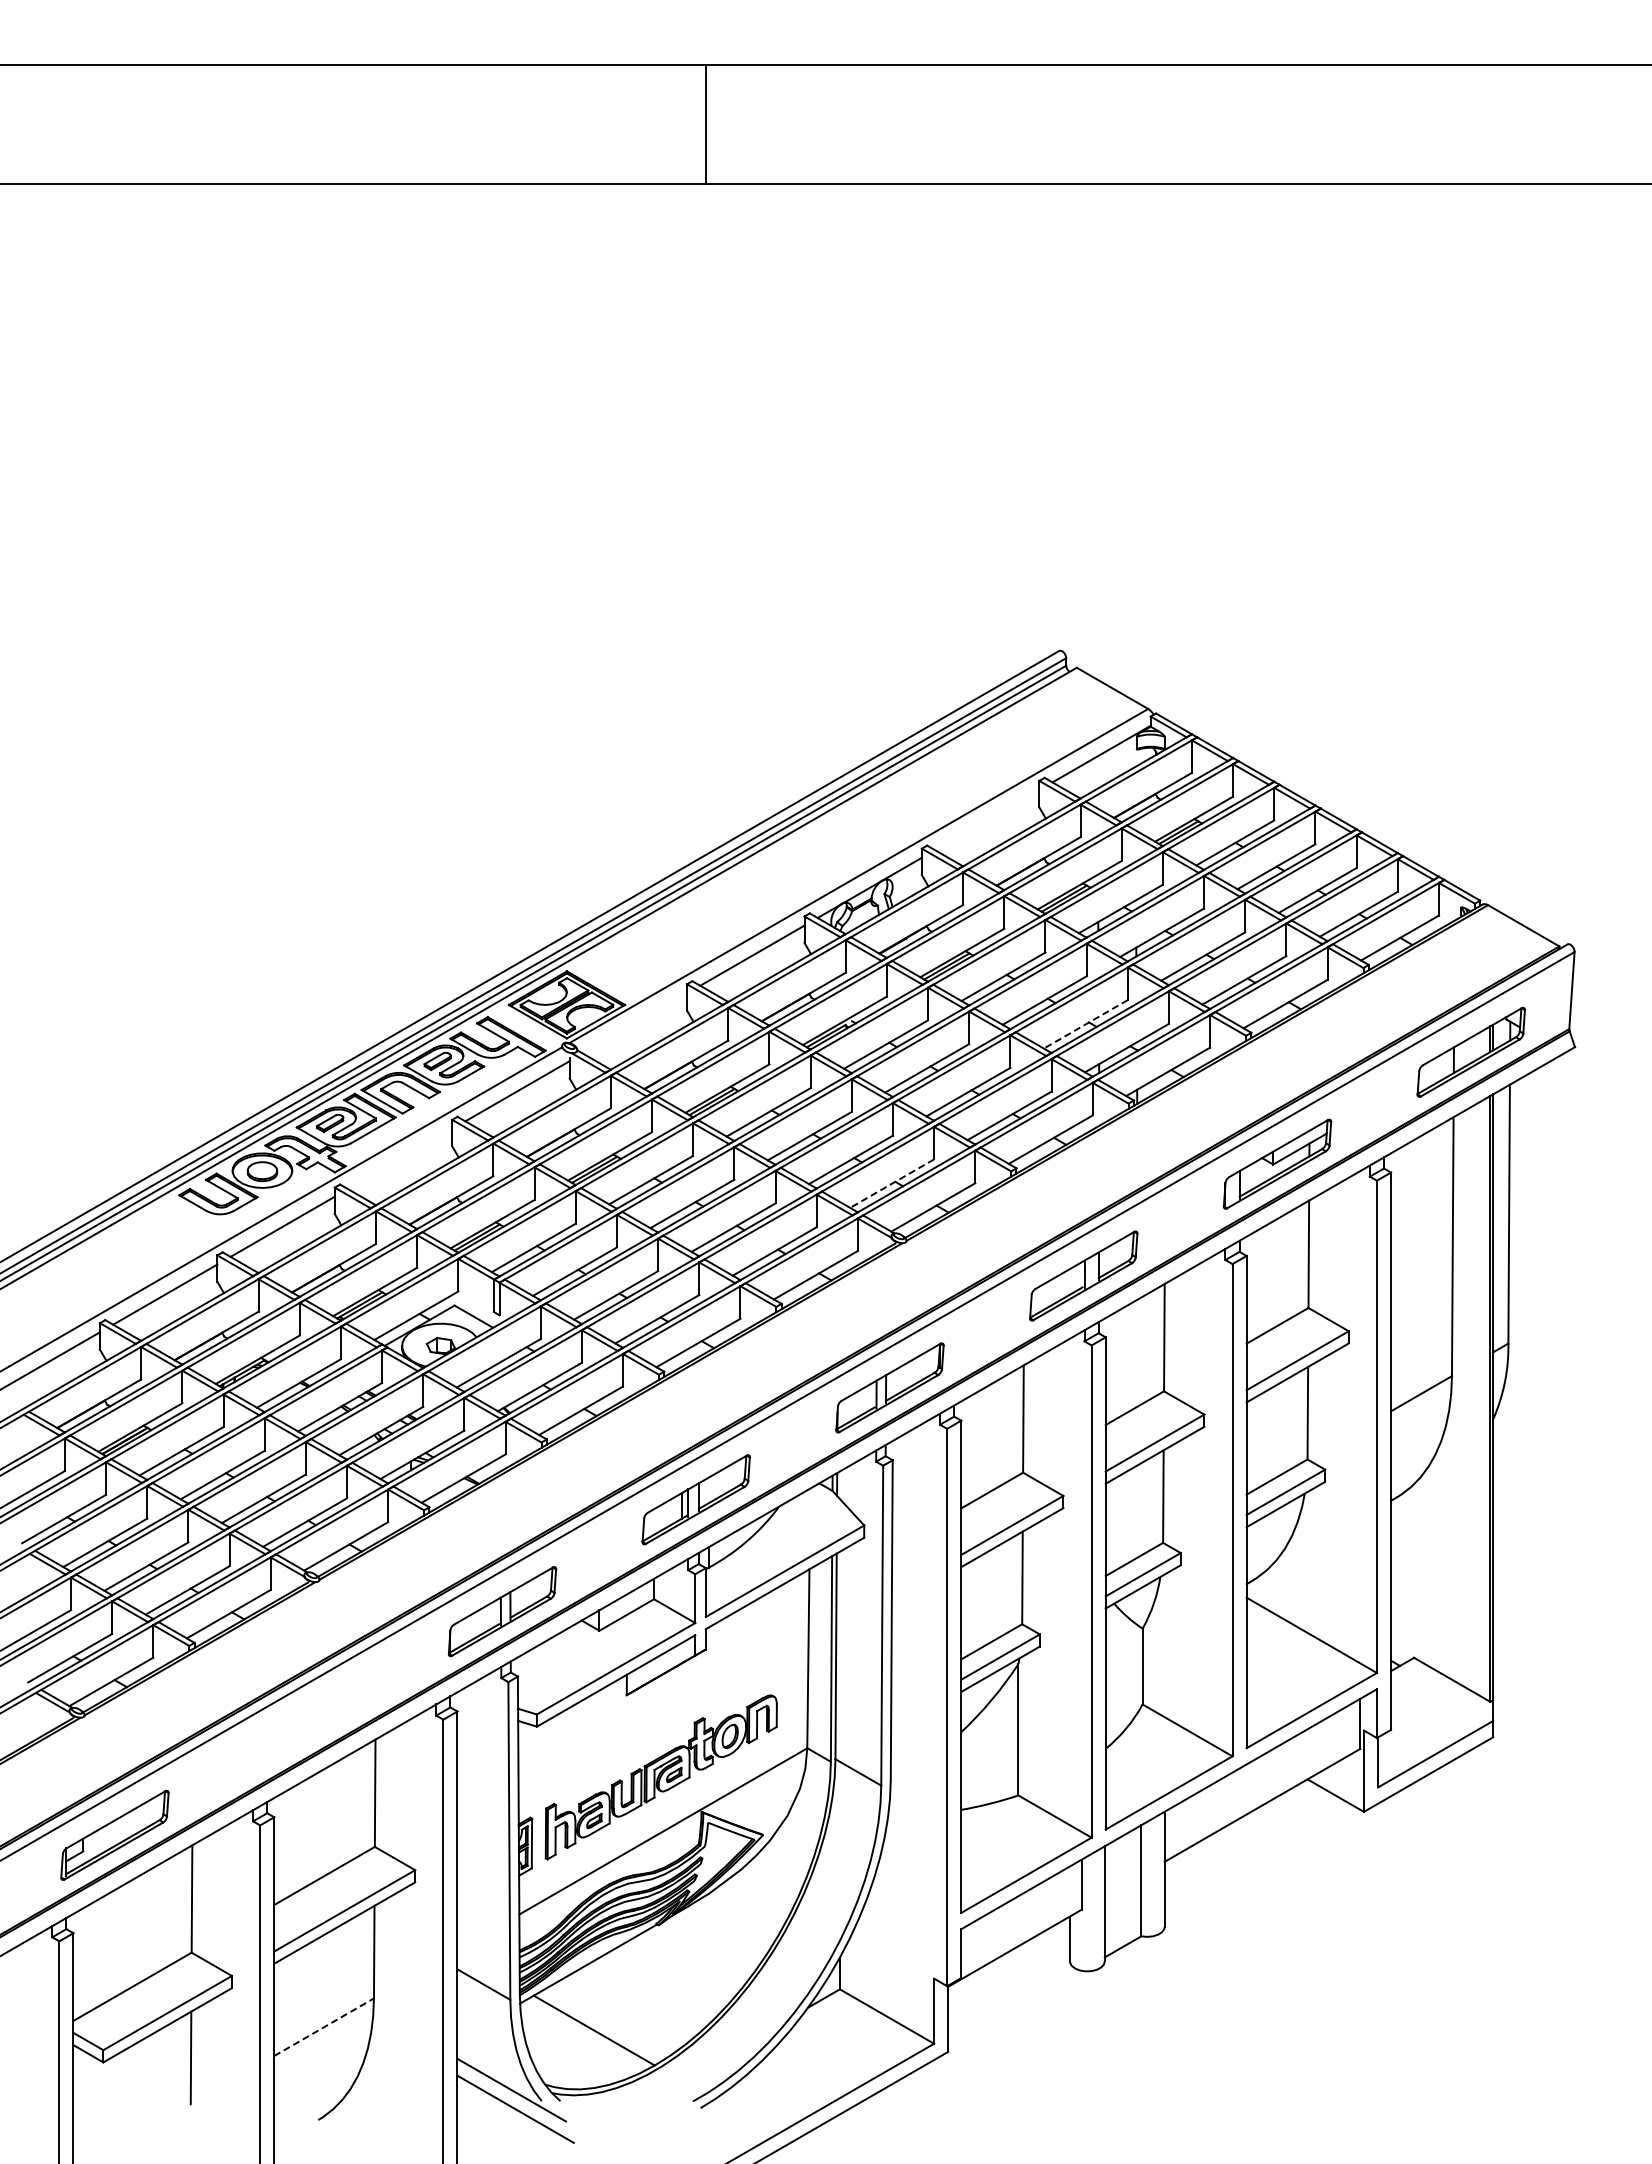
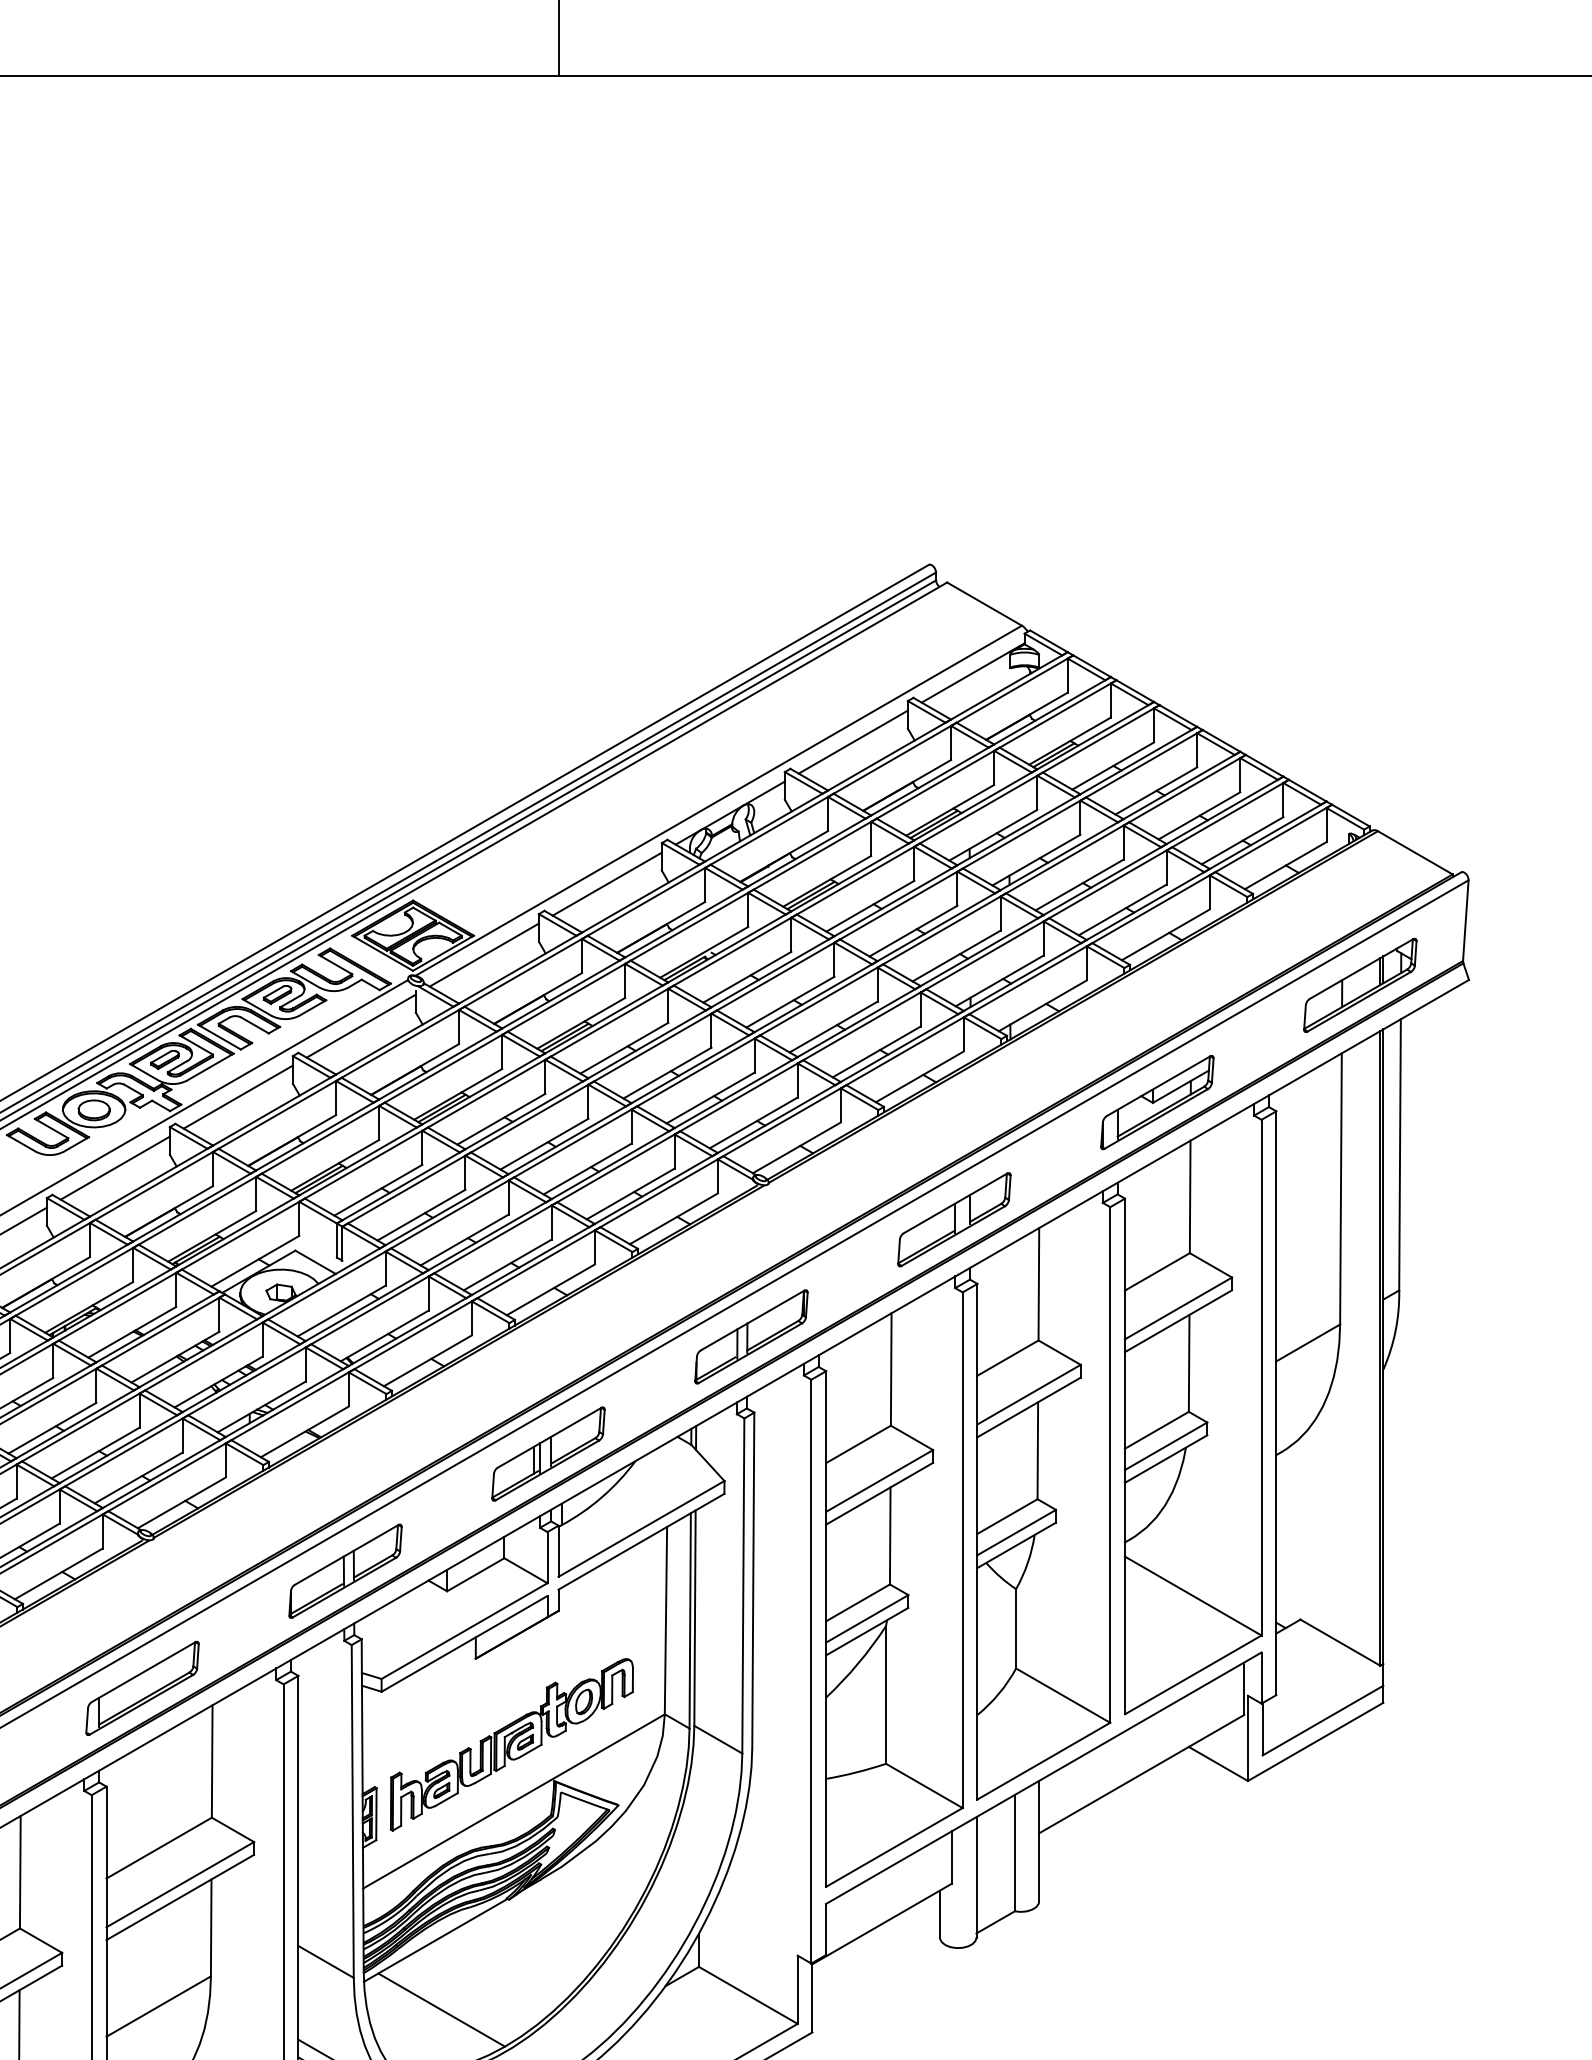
line: (987, 820) -> (853, 742), added
line: (634, 1023) -> (483, 955), added
line: (1085, 1024) -> (956, 956), dashed -> solid
line: (400, 1158) -> (238, 1096), added
line: (891, 1183) -> (753, 1122), dashed -> solid
part: (308, 1723) -> (142, 1688), added
line: (324, 2027) -> (159, 2006), dashed -> solid

